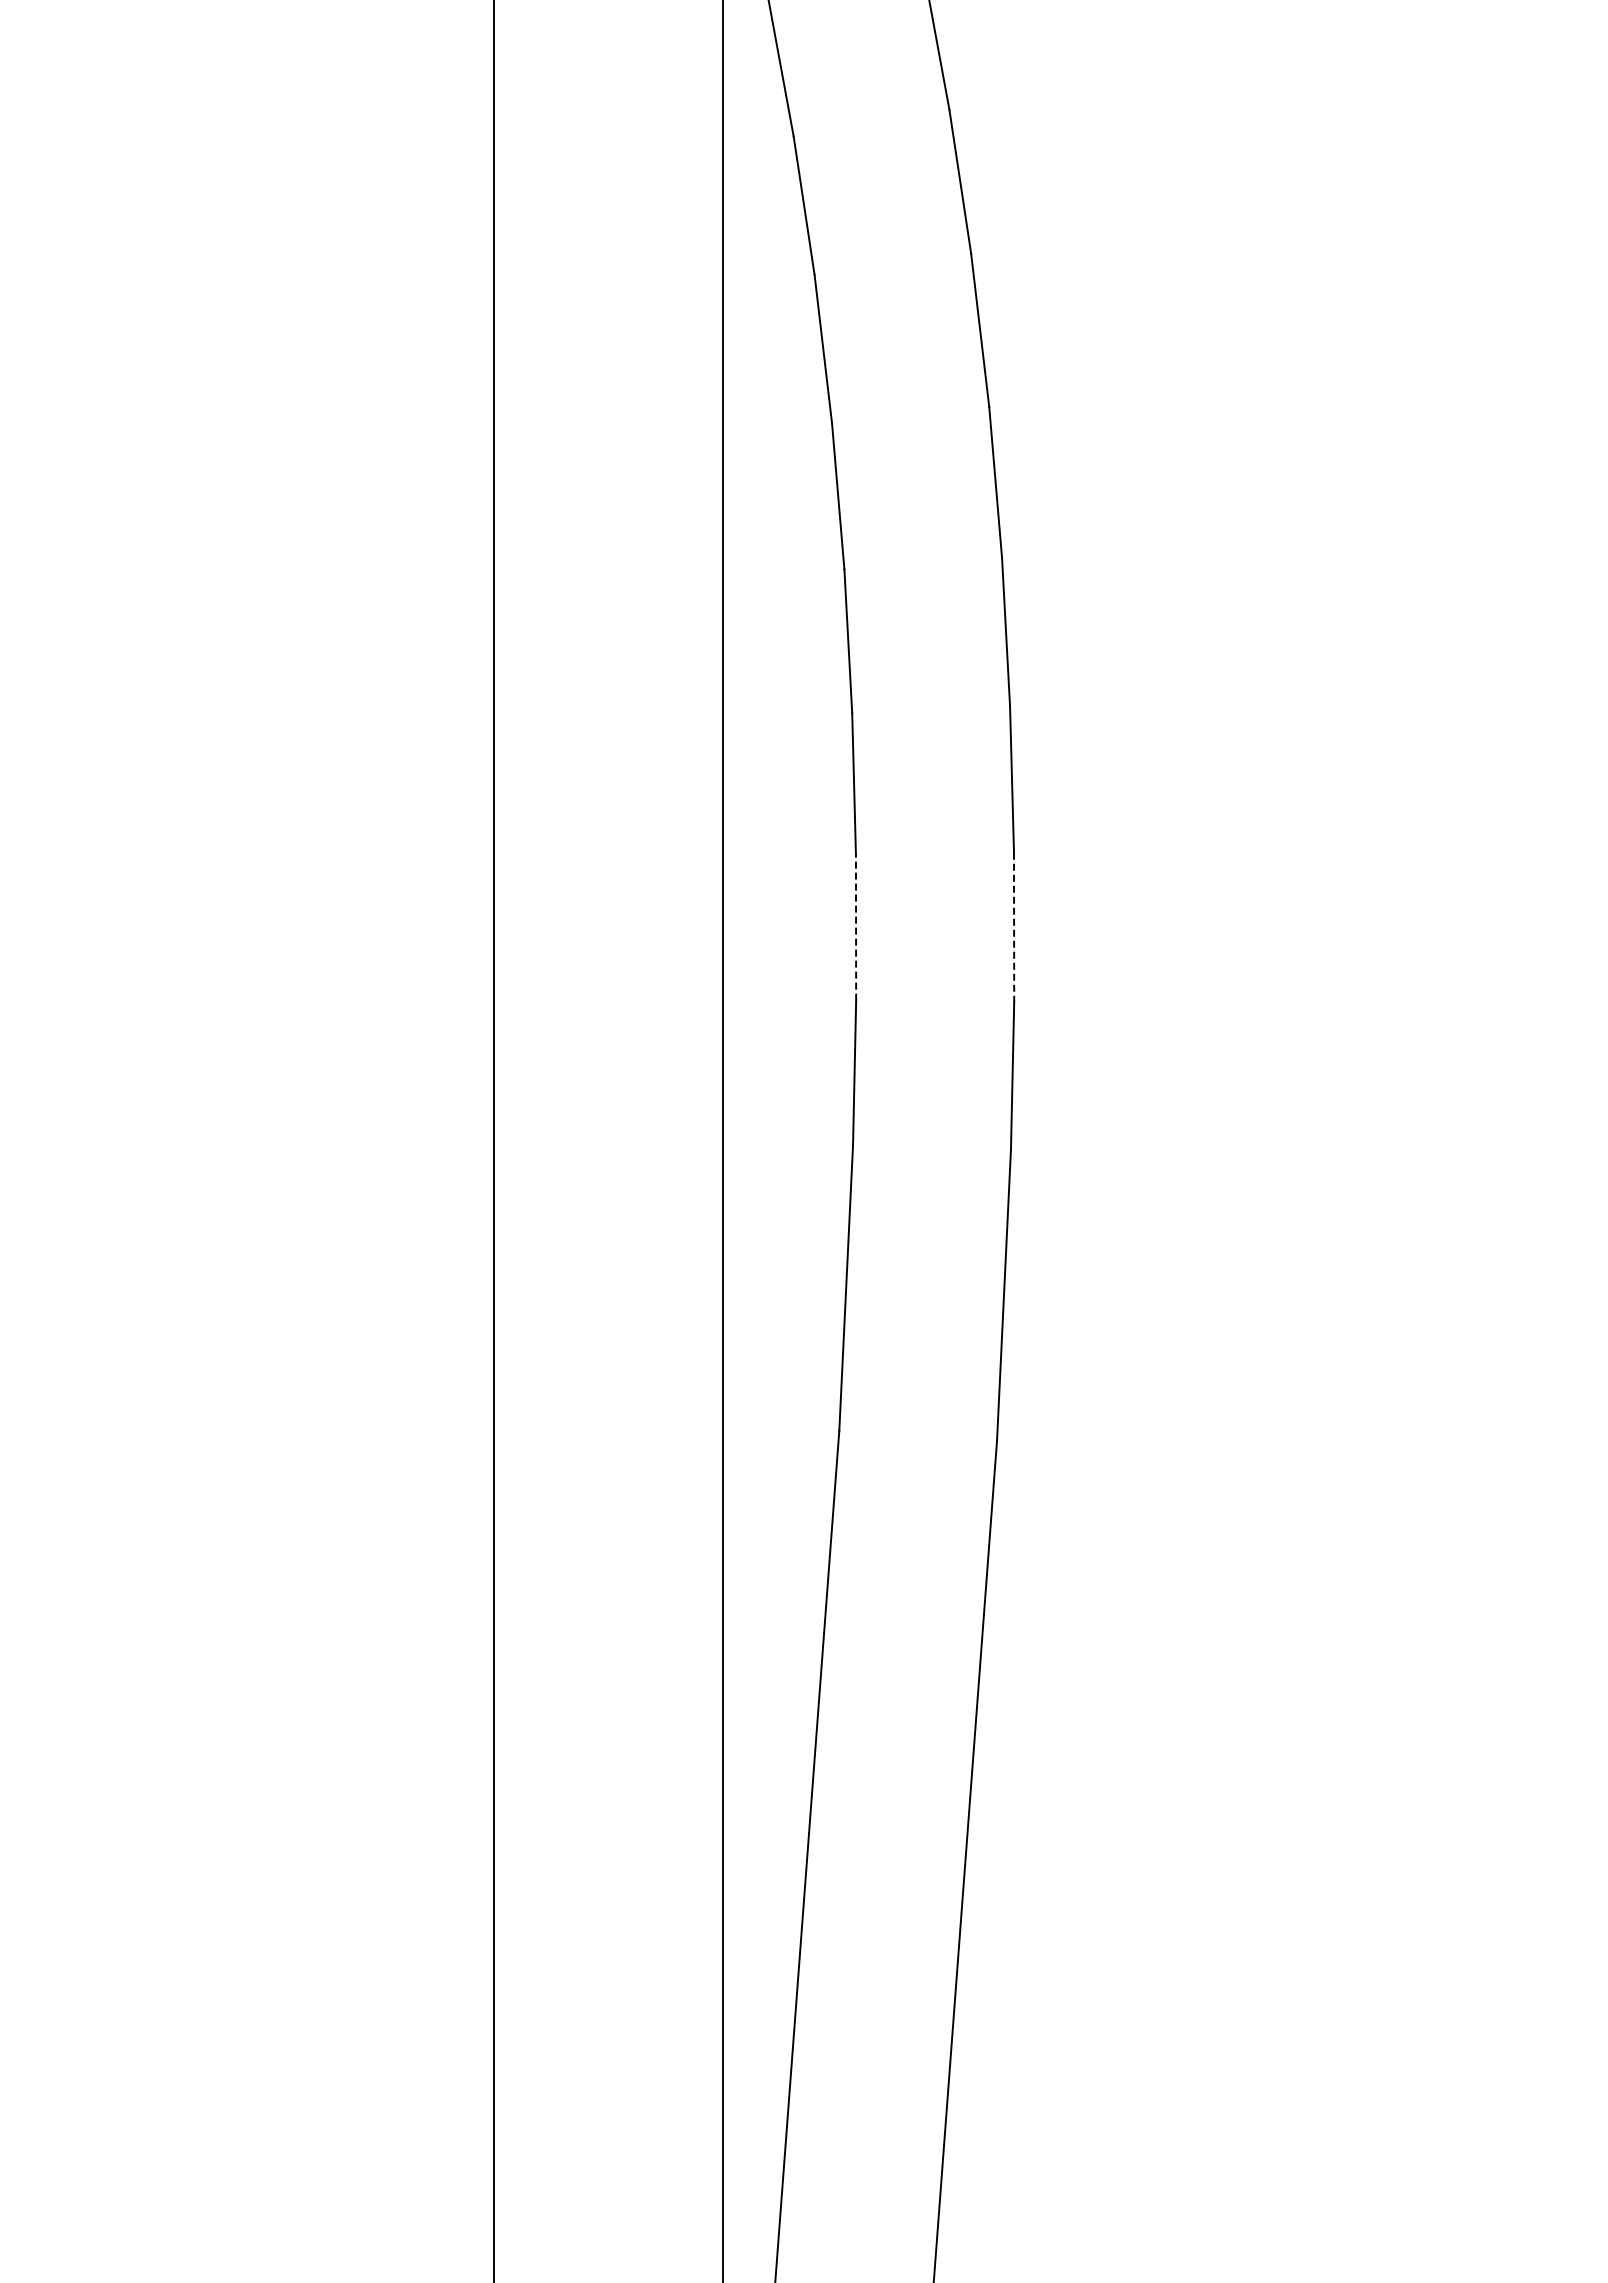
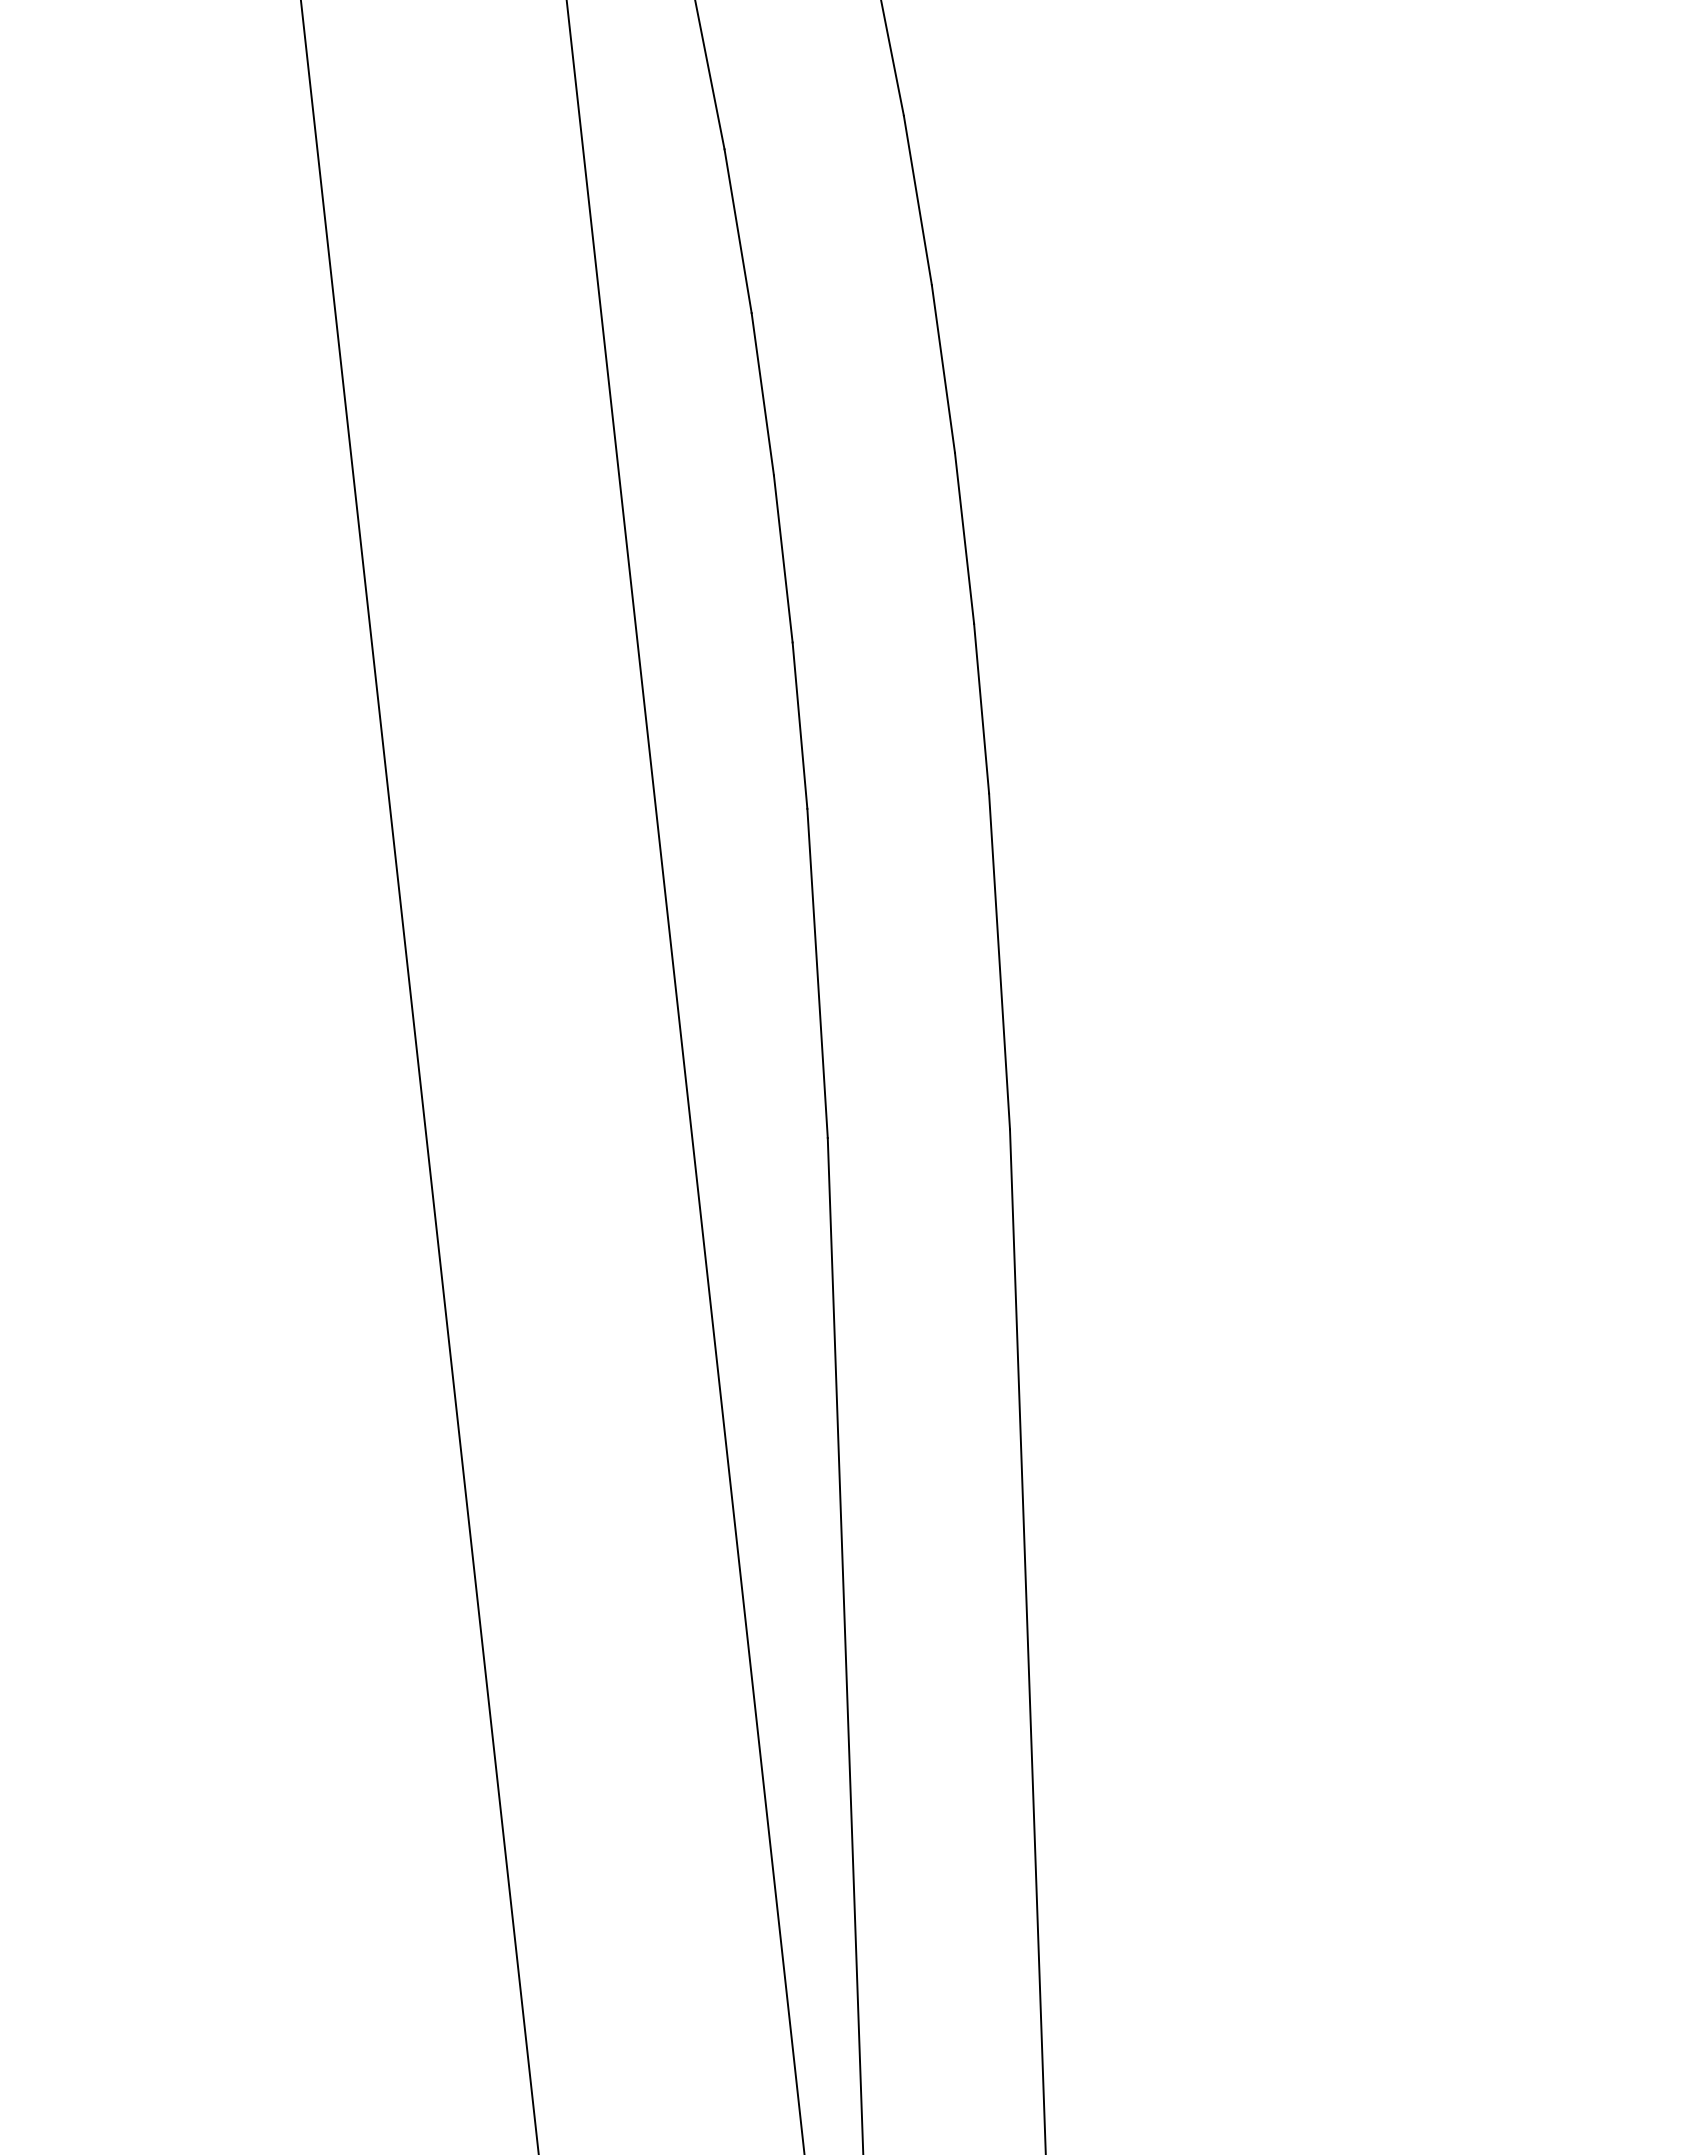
line: (856, 927) -> (783, 558), dashed -> solid
line: (1014, 927) -> (965, 538), dashed -> solid

